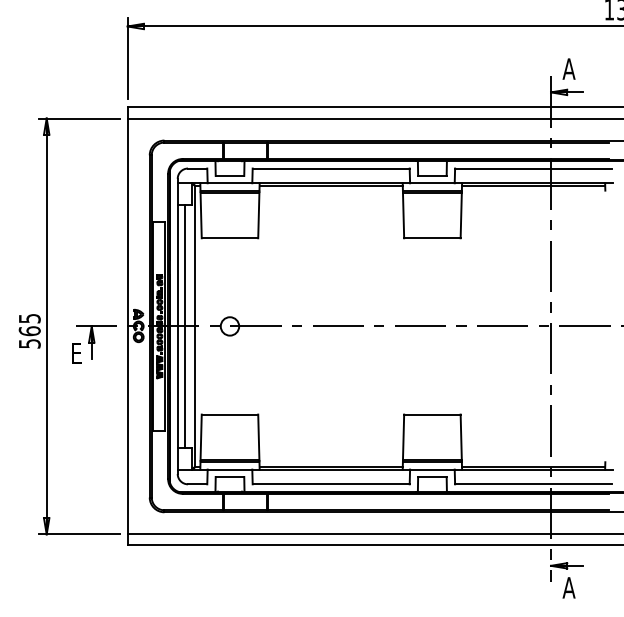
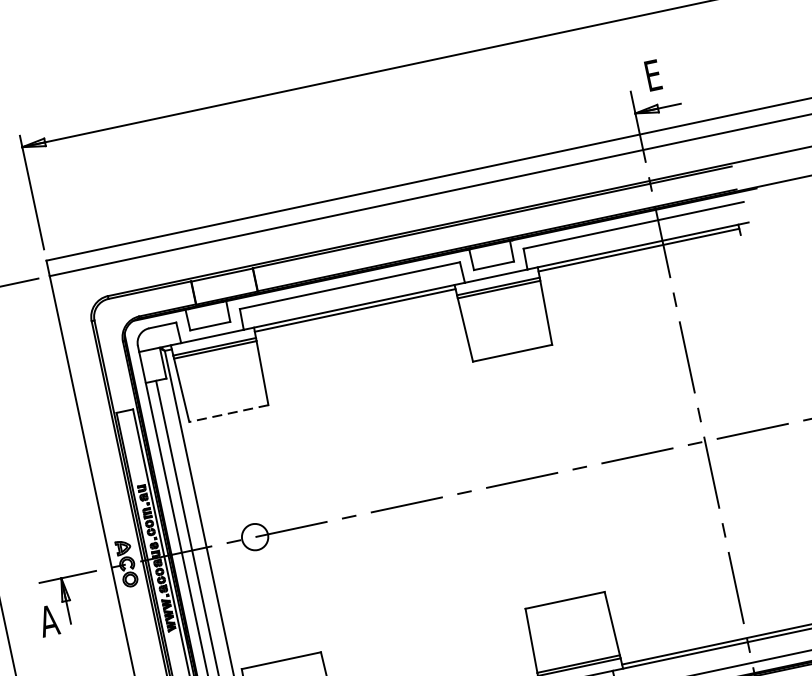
text: (568, 68) -> (652, 74), A -> E
line: (229, 238) -> (228, 414), solid -> dashed
text: (76, 353) -> (48, 620), E -> A

